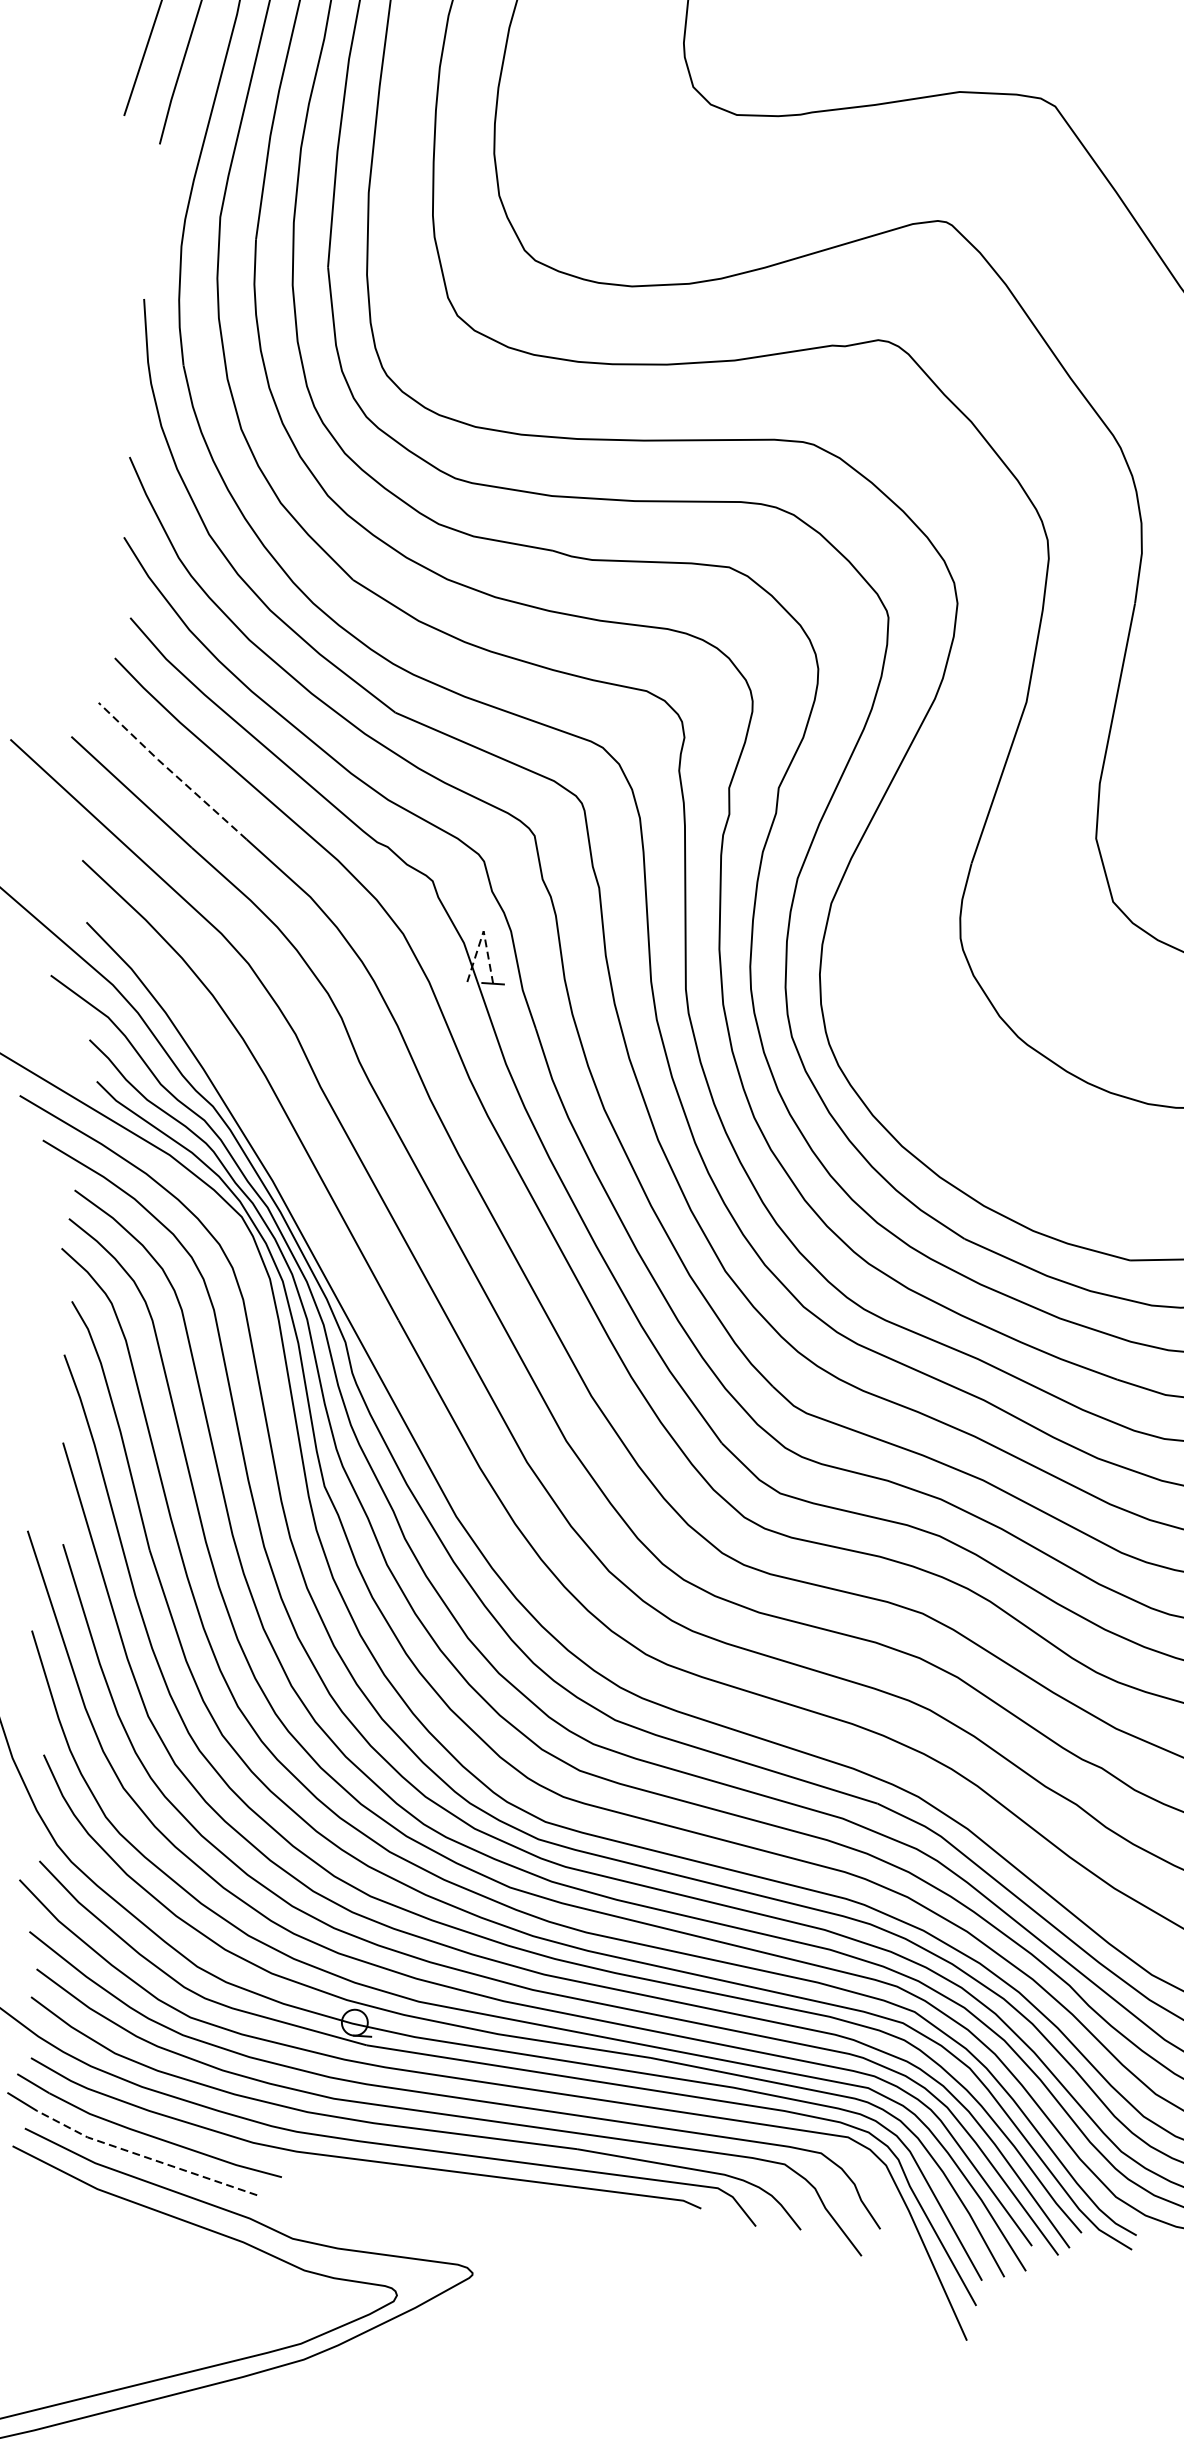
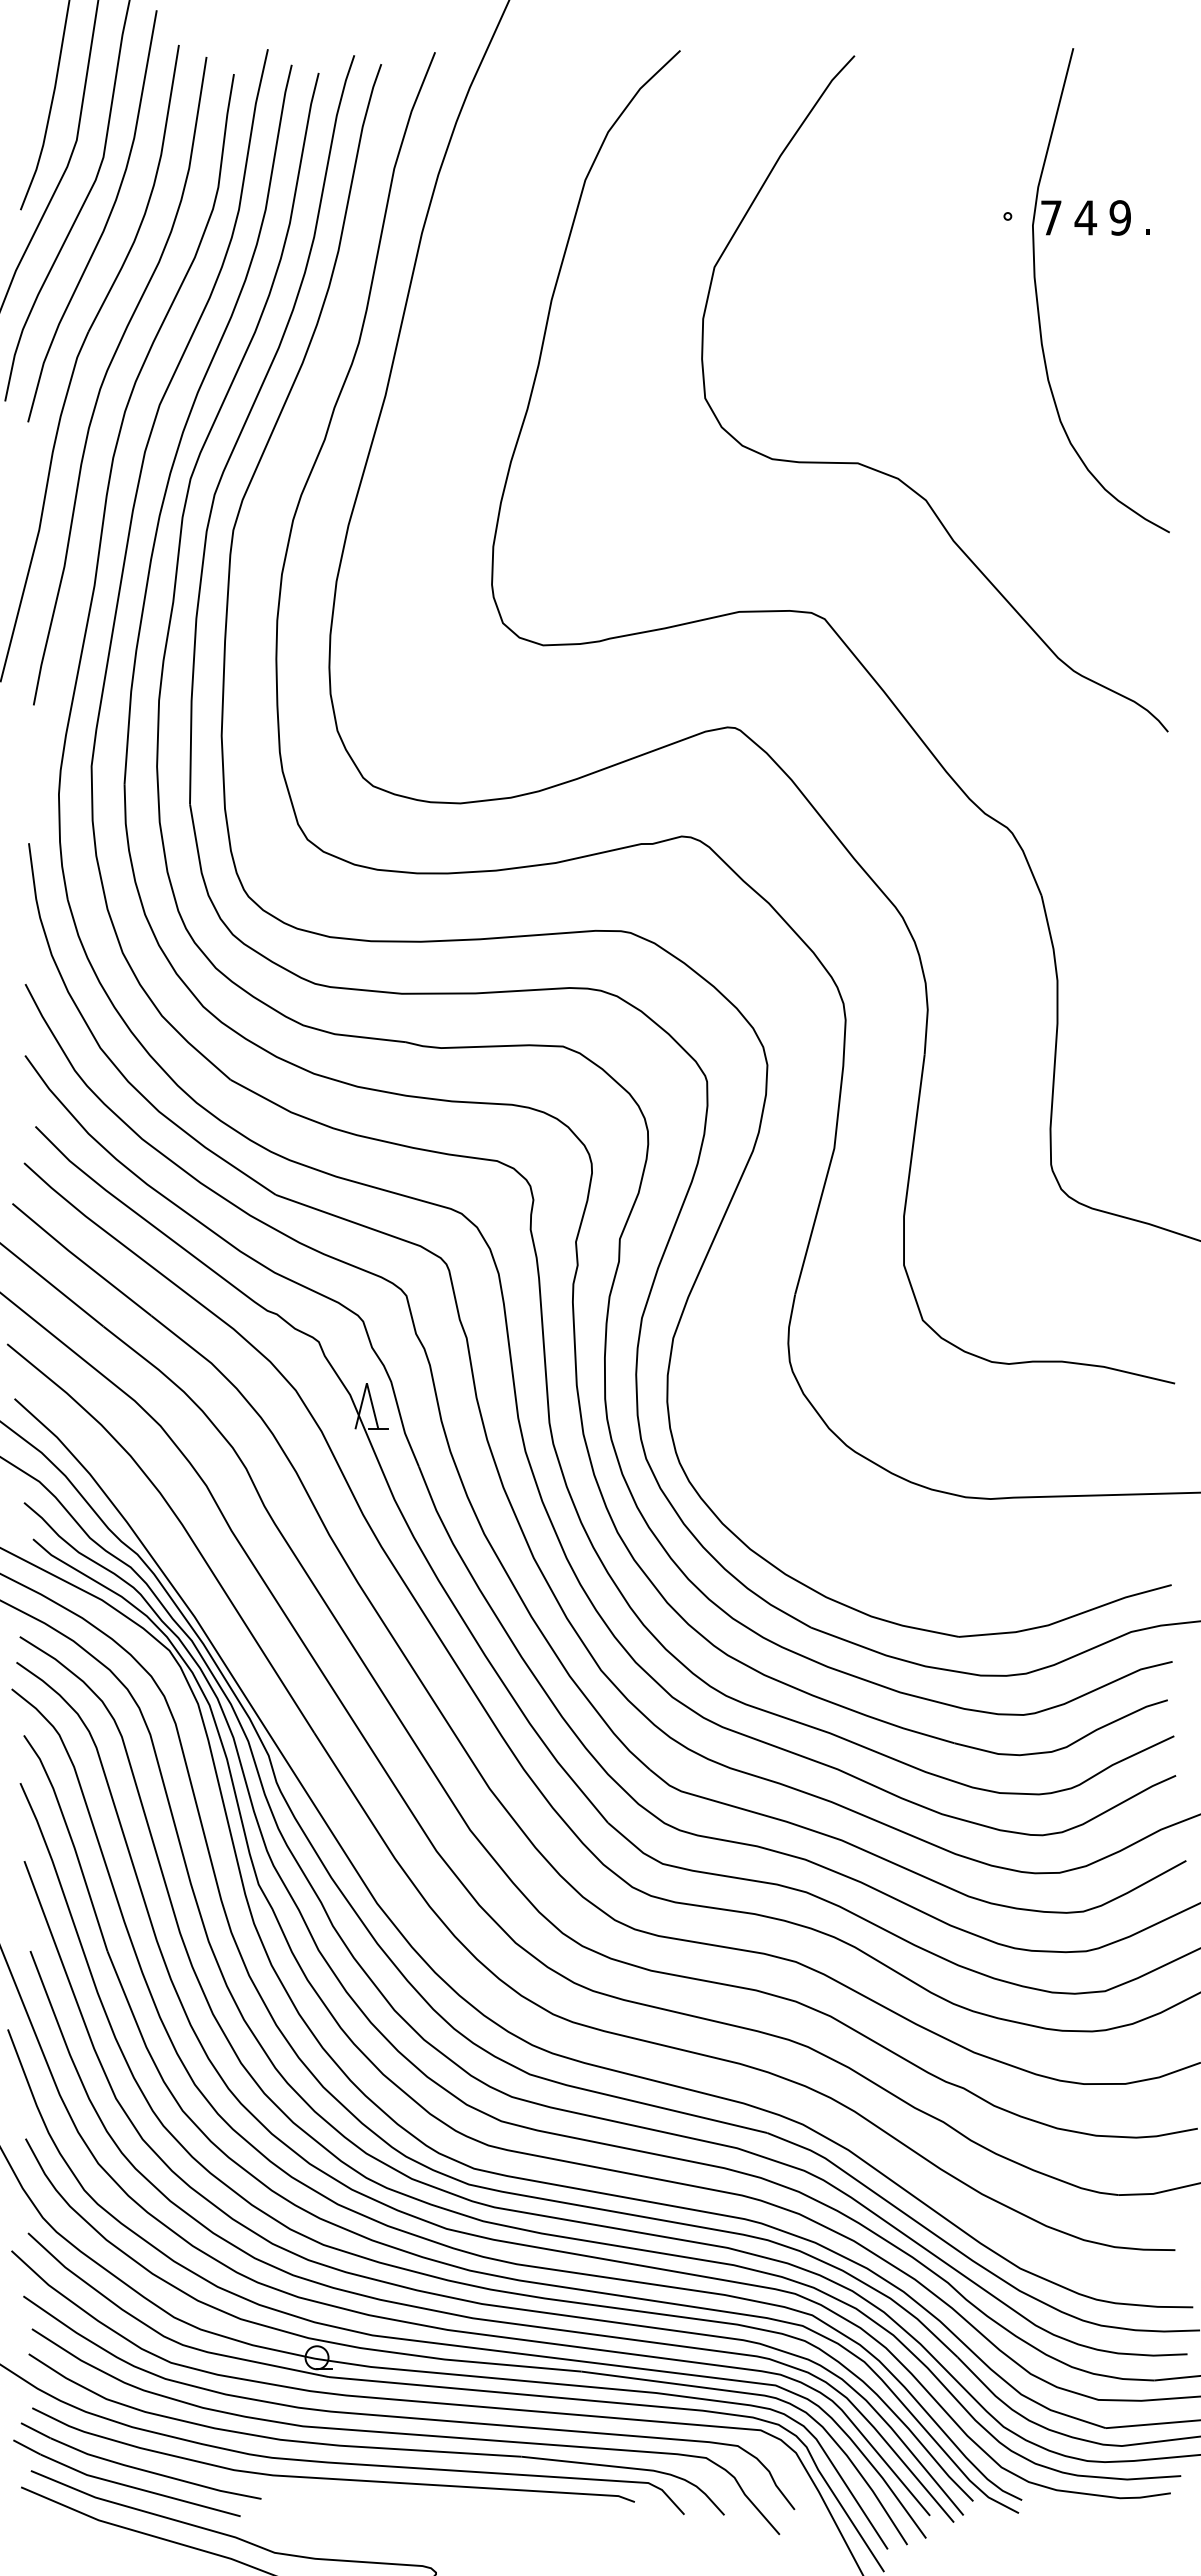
line: (170, 771) -> (80, 1260), dashed -> solid
line: (483, 931) -> (366, 1383), dashed -> solid
line: (144, 2156) -> (138, 2488), dashed -> solid

